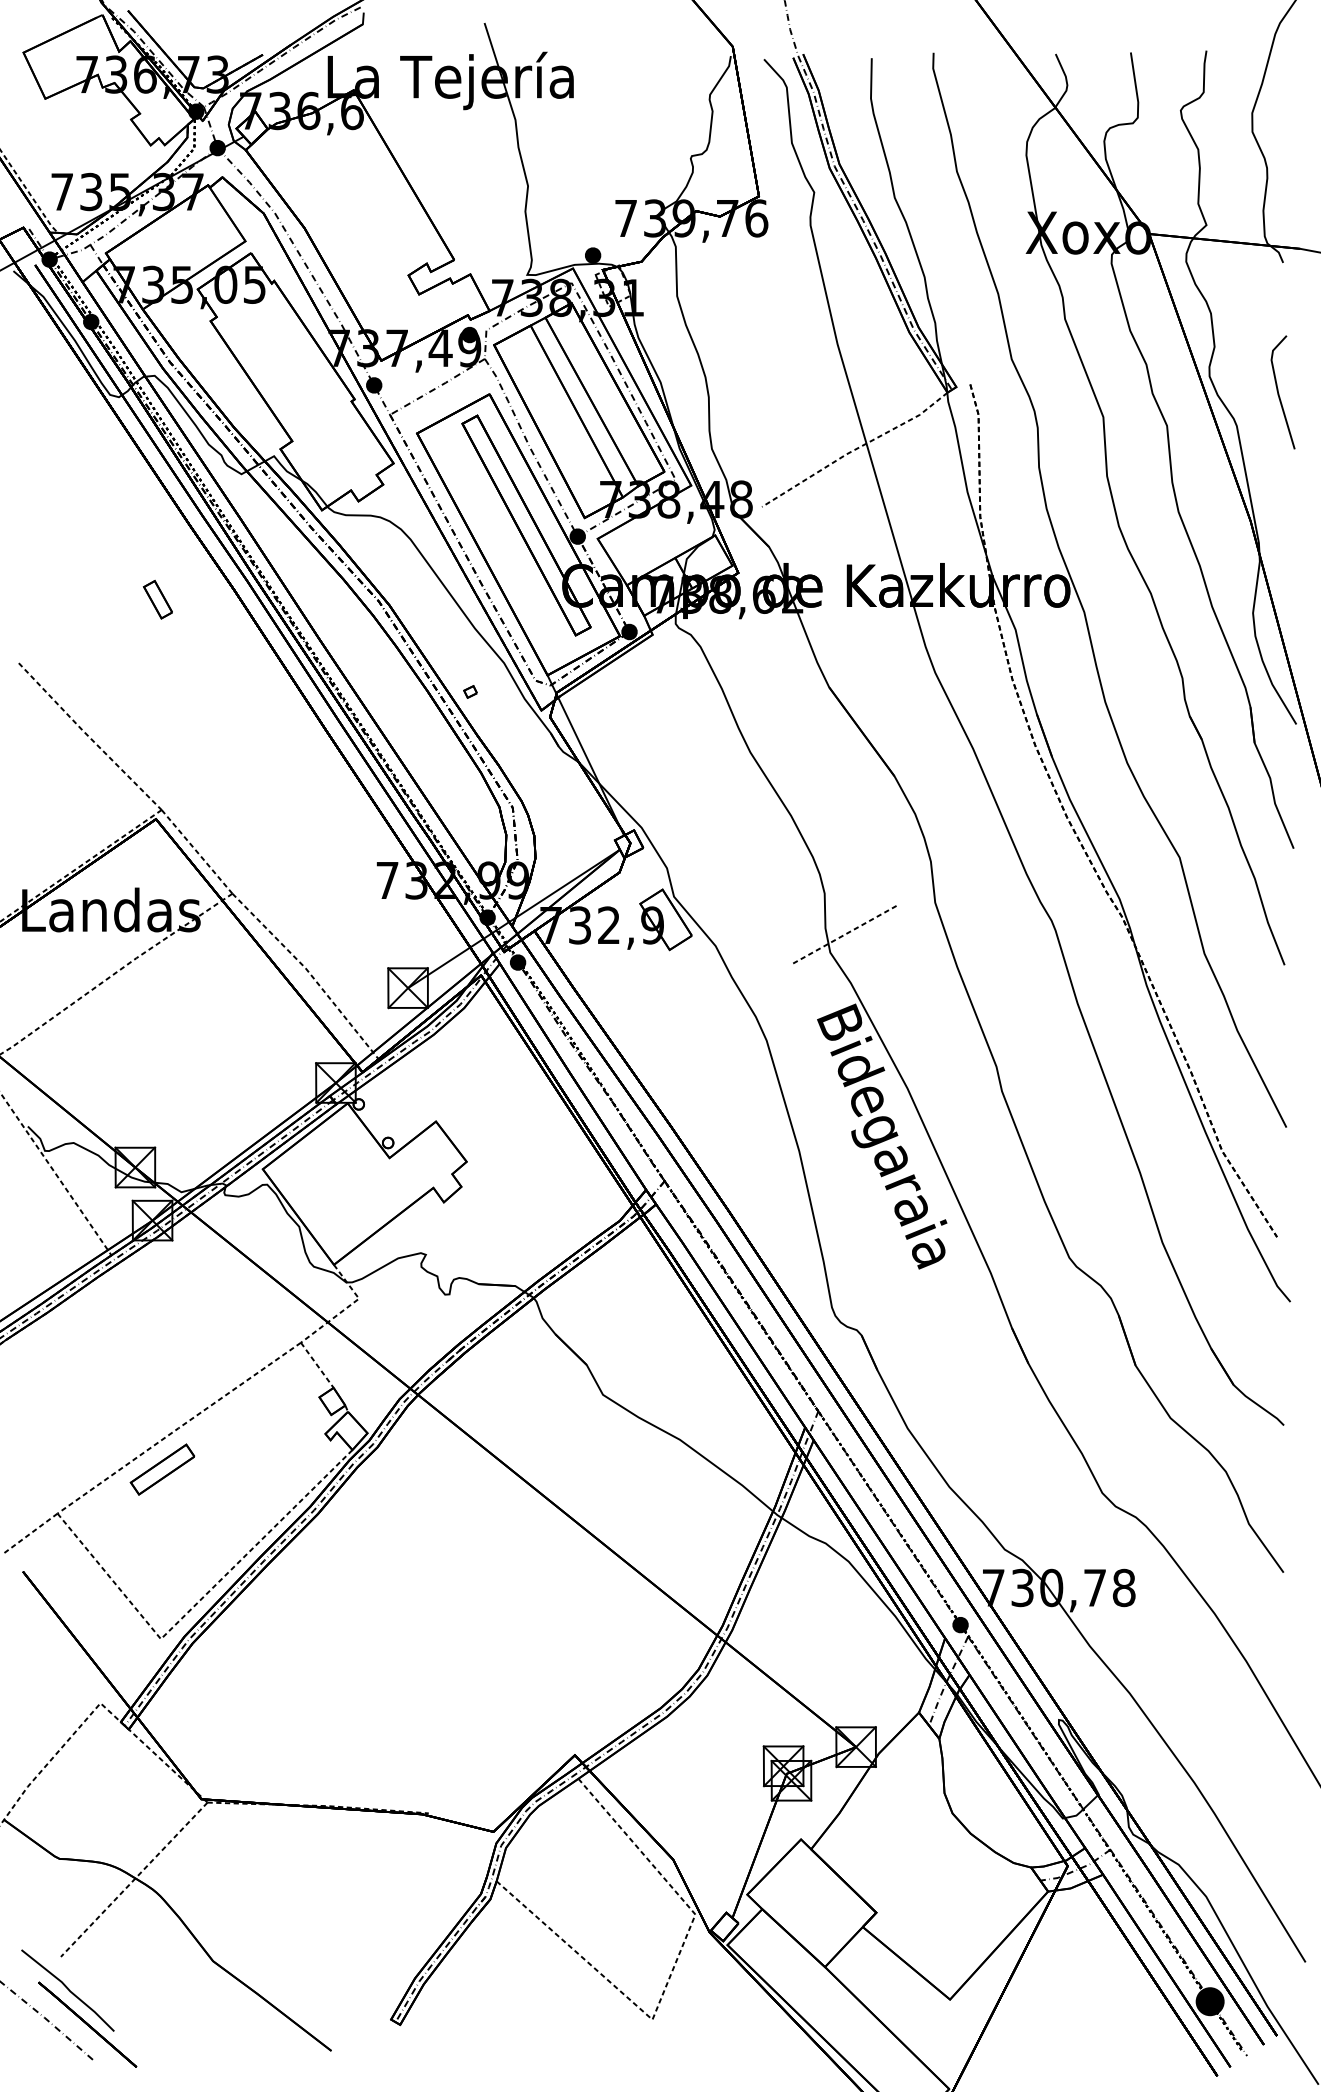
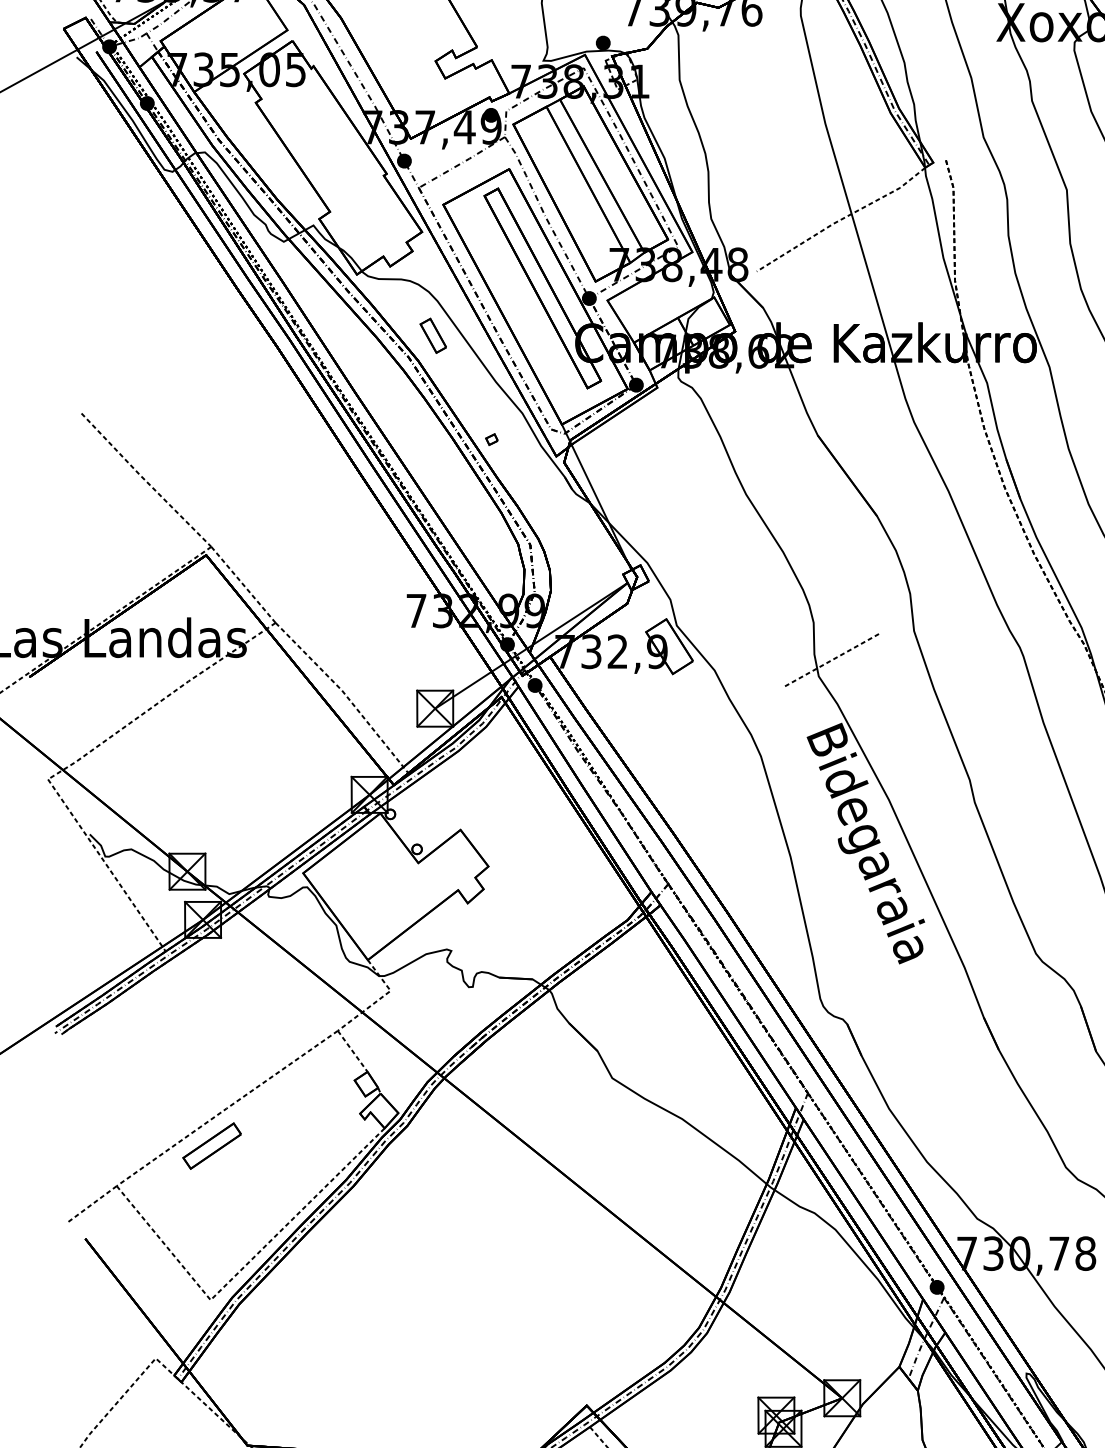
part: (157, 599) -> (432, 335), moved

